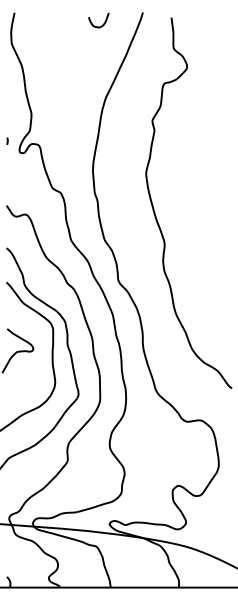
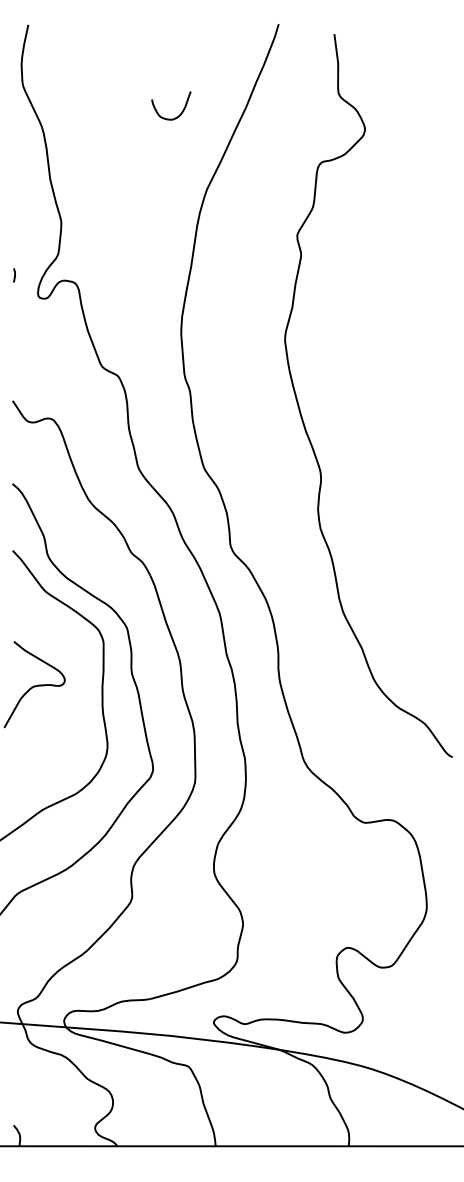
curve: (102, 24) -> (178, 113), moved

